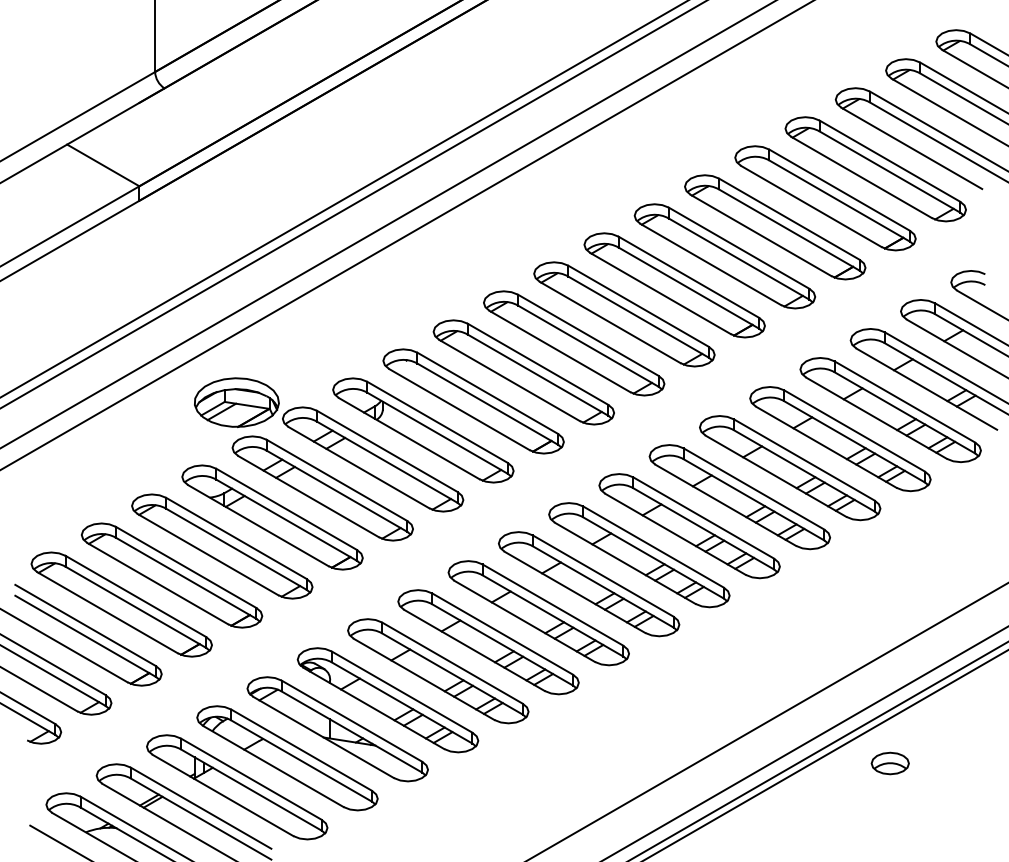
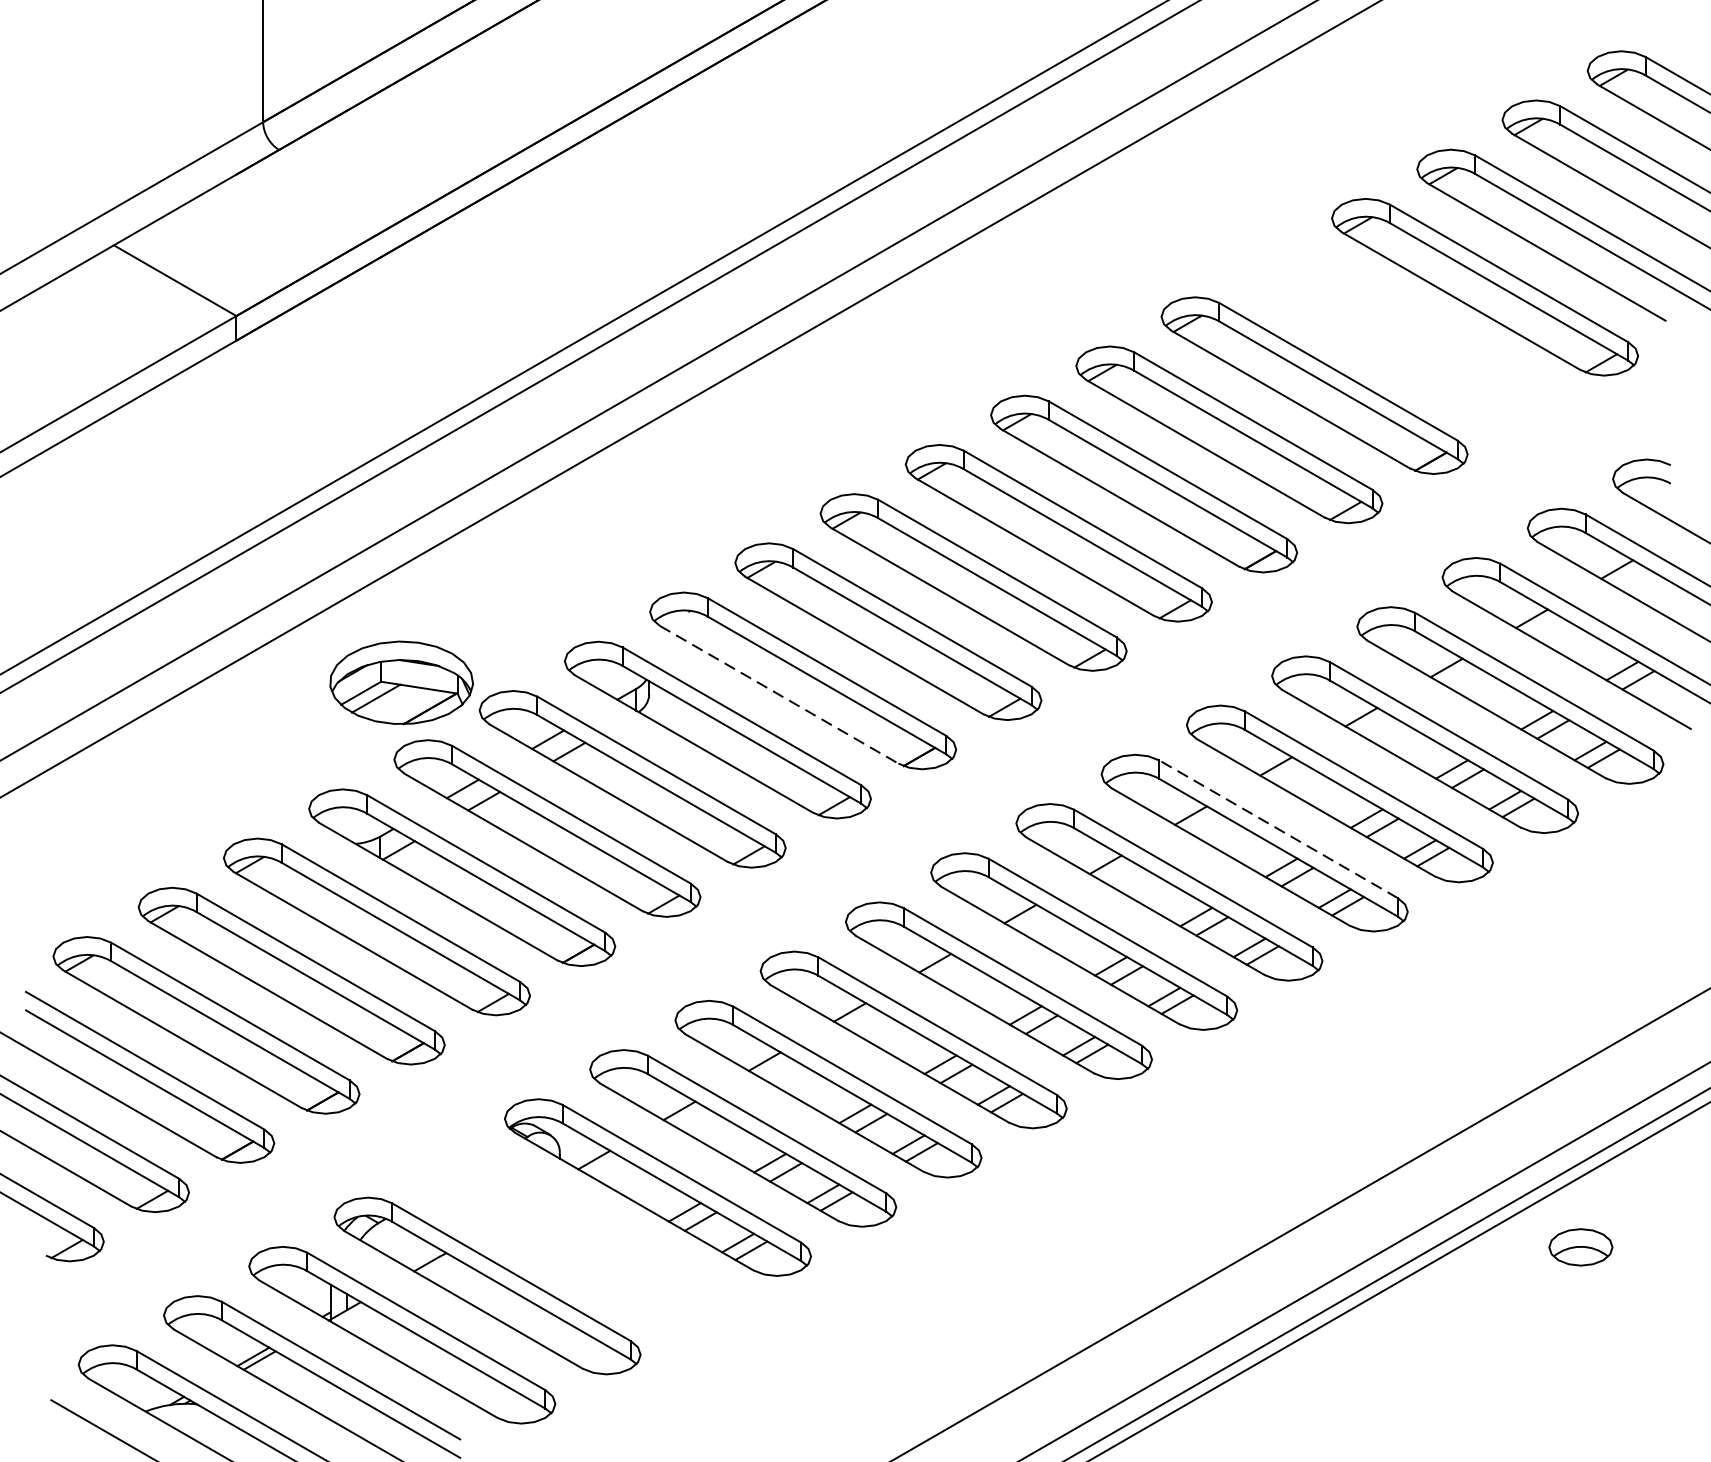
part: (825, 198) -> (1399, 336), removed
line: (459, 409) -> (779, 694), solid -> dashed
line: (753, 488) -> (1277, 828), solid -> dashed
part: (337, 729) -> (572, 1237), removed
part: (889, 763) -> (1579, 1247), moved

